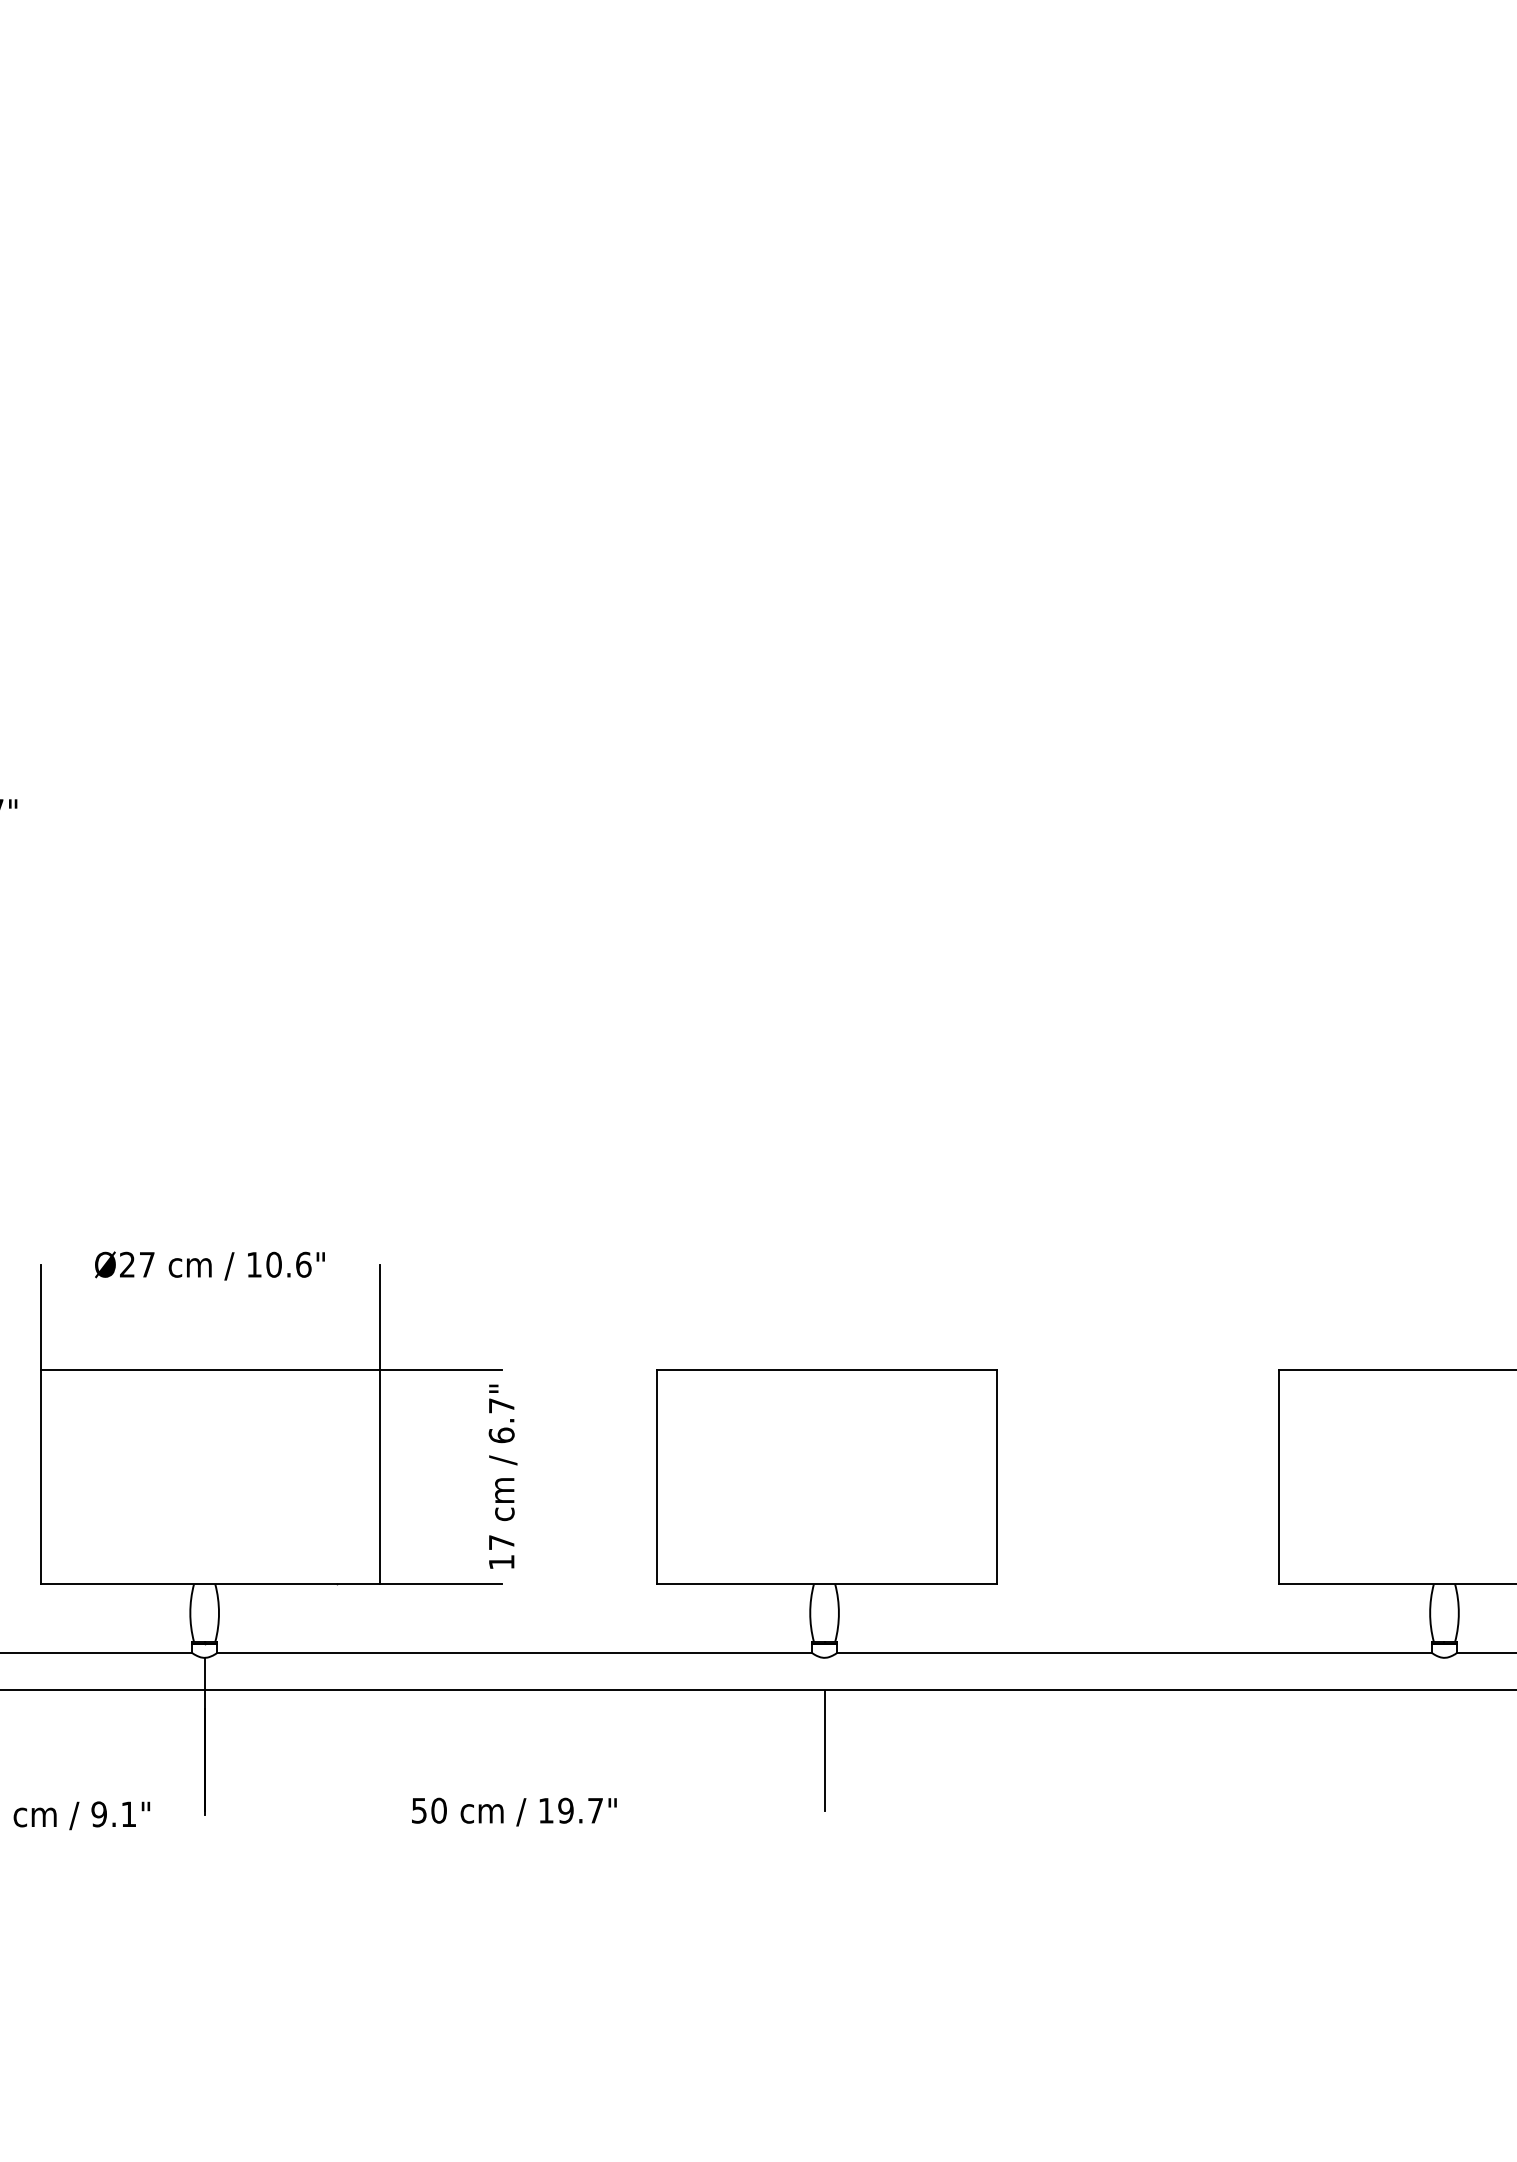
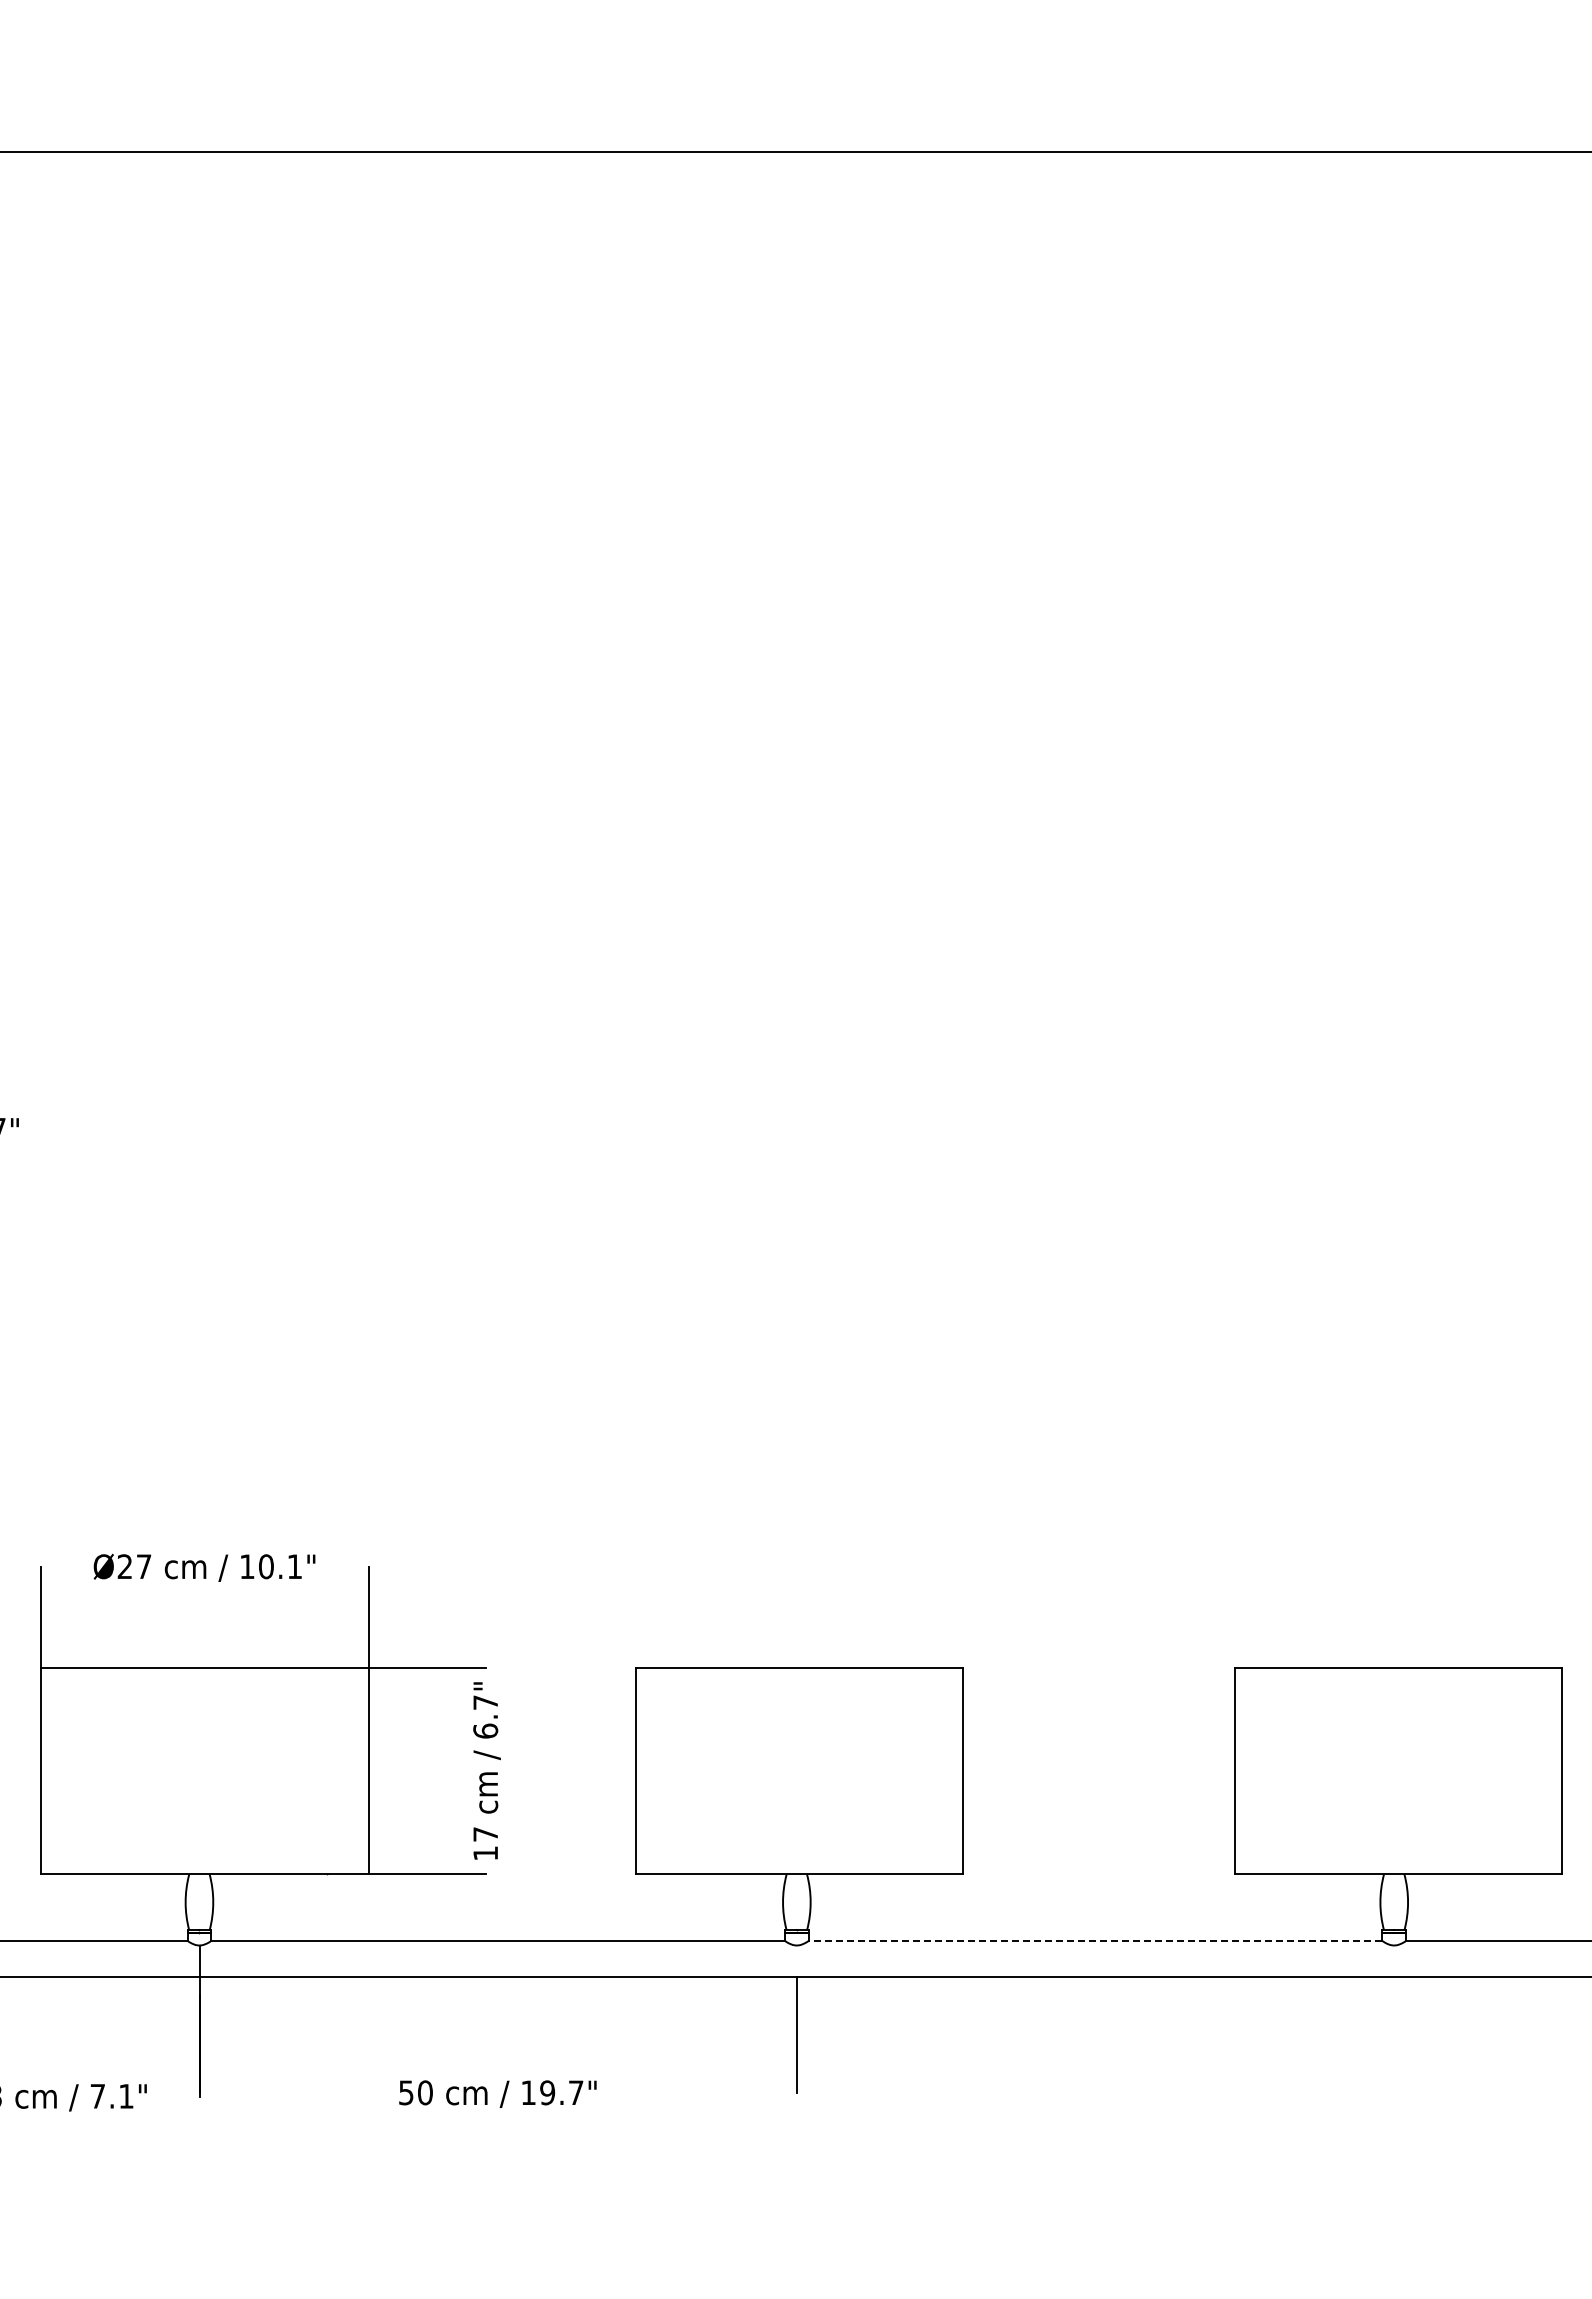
text: (303, 1264) -> (294, 1566), 10.6" -> 10.1"
line: (1134, 1652) -> (1095, 1940), solid -> dashed
text: (98, 1813) -> (97, 2095), 9.1" -> 7.1"

